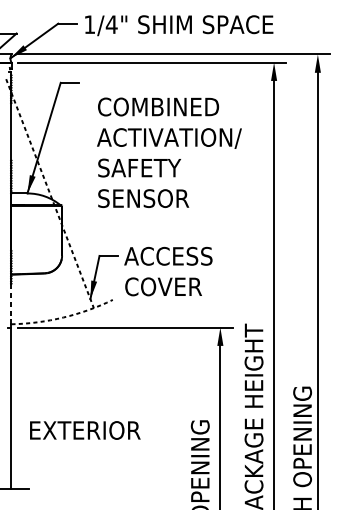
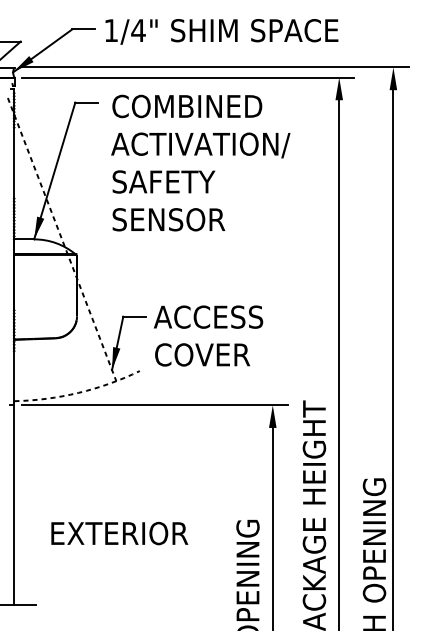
text: (169, 152) -> (200, 162), moved
line: (11, 305) -> (14, 378), dashed -> solid
text: (85, 430) -> (119, 533), moved

